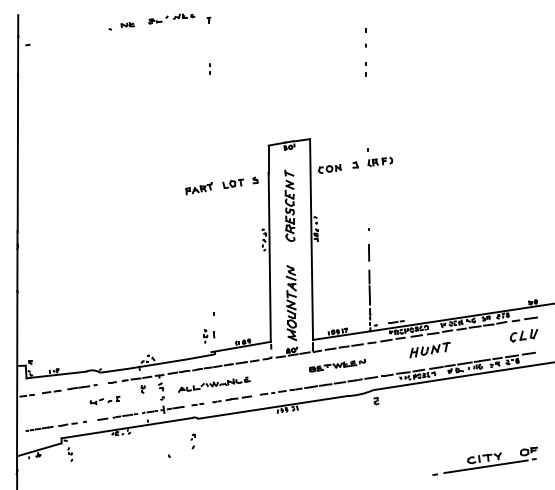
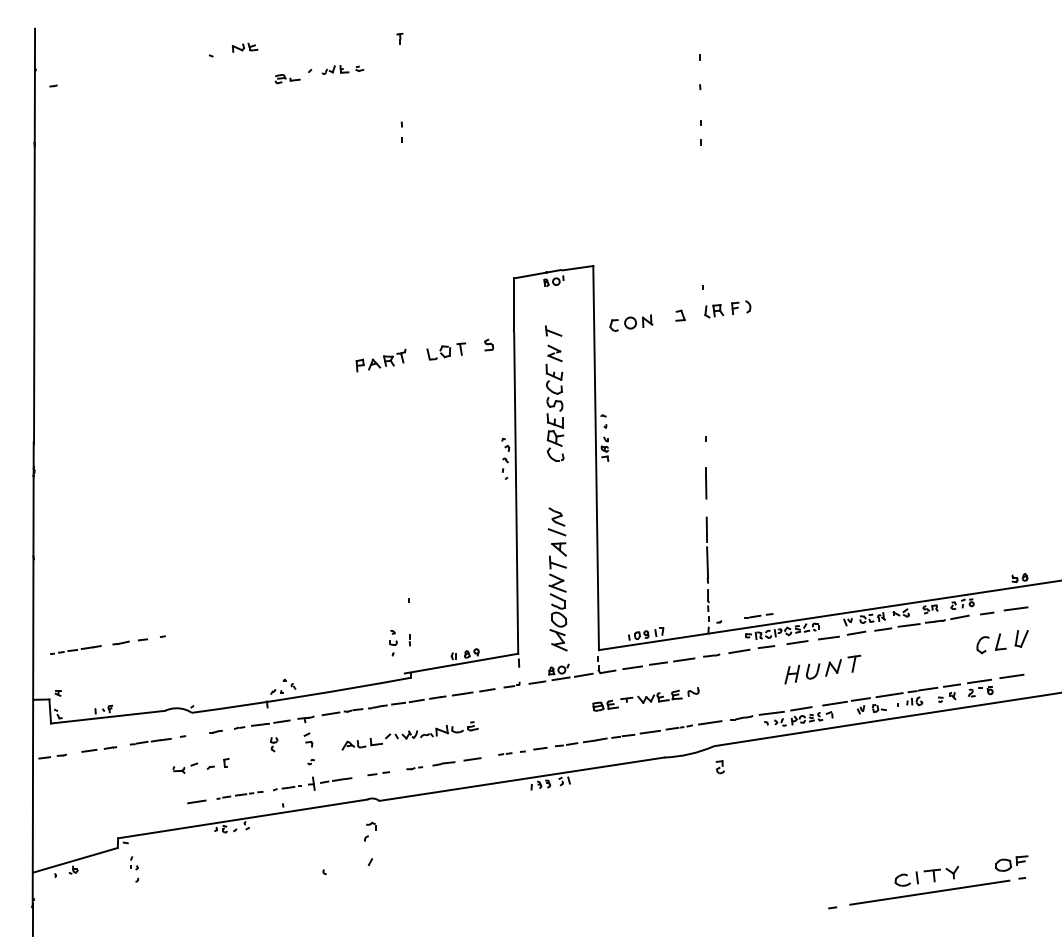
part: (171, 18) -> (318, 73), moved
part: (55, 425) -> (106, 643), moved
part: (192, 441) -> (368, 844), size x1.6

